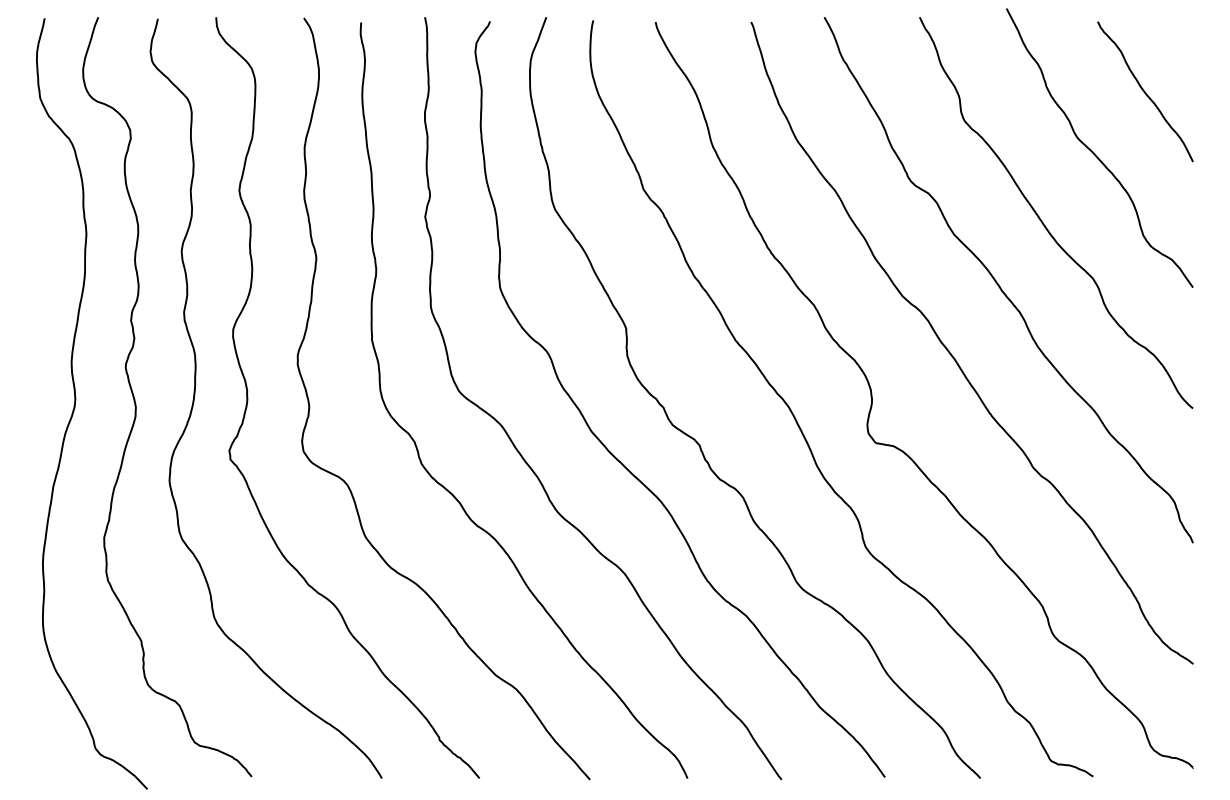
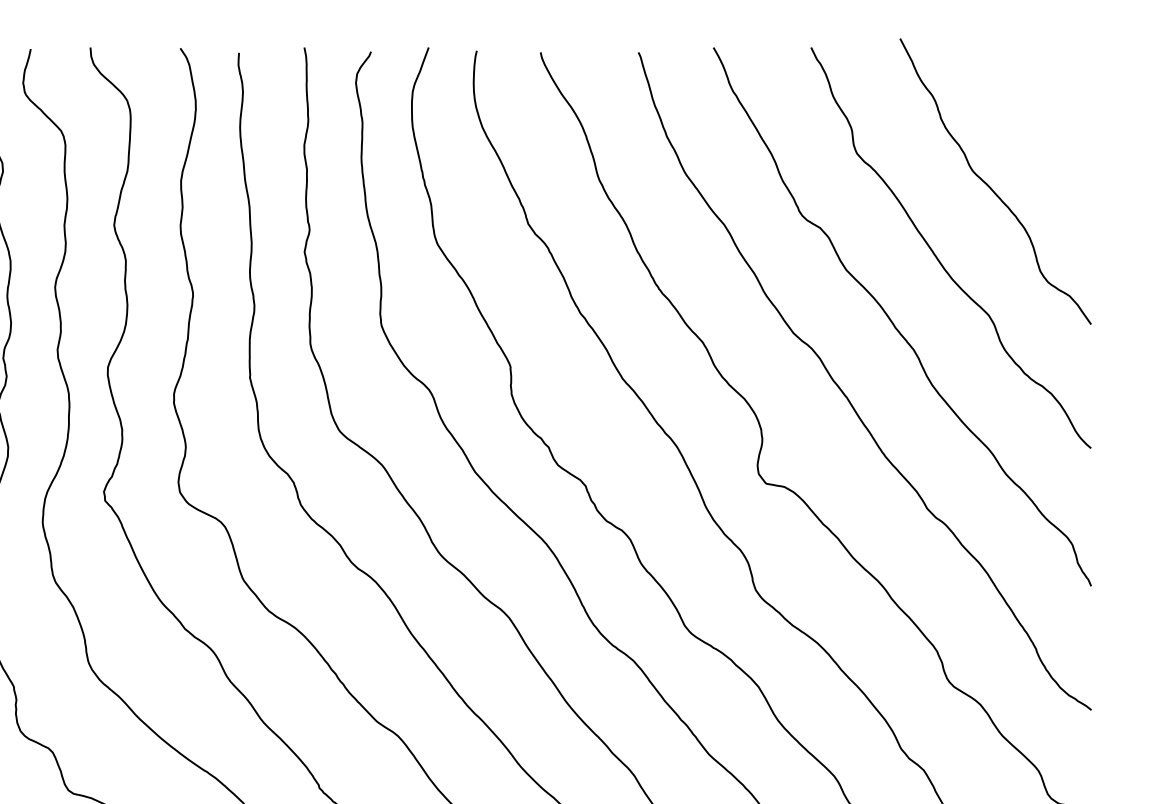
curve: (1145, 91) -> (1042, 123), removed

